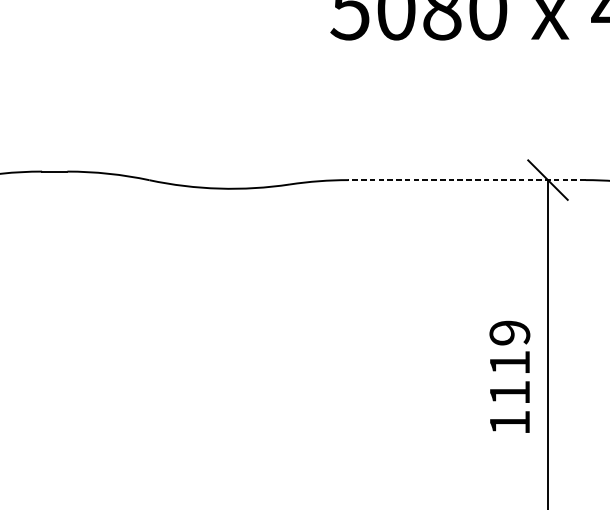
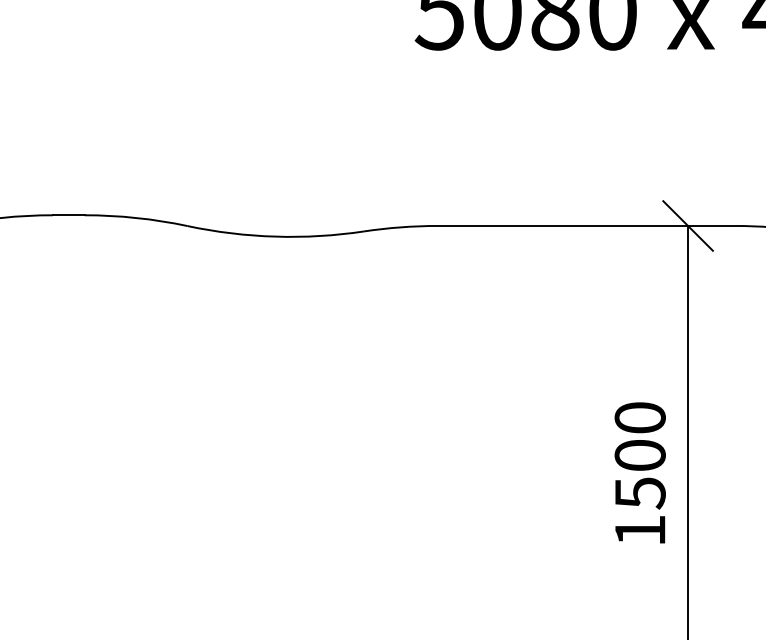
line: (467, 179) -> (586, 225), dashed -> solid
text: (509, 362) -> (639, 455), 1119 -> 1500

